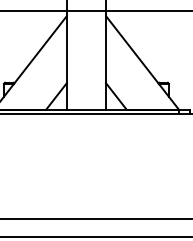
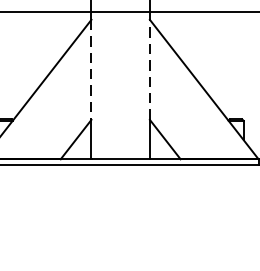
line: (66, 49) -> (90, 69), solid -> dashed
line: (106, 49) -> (150, 69), solid -> dashed

